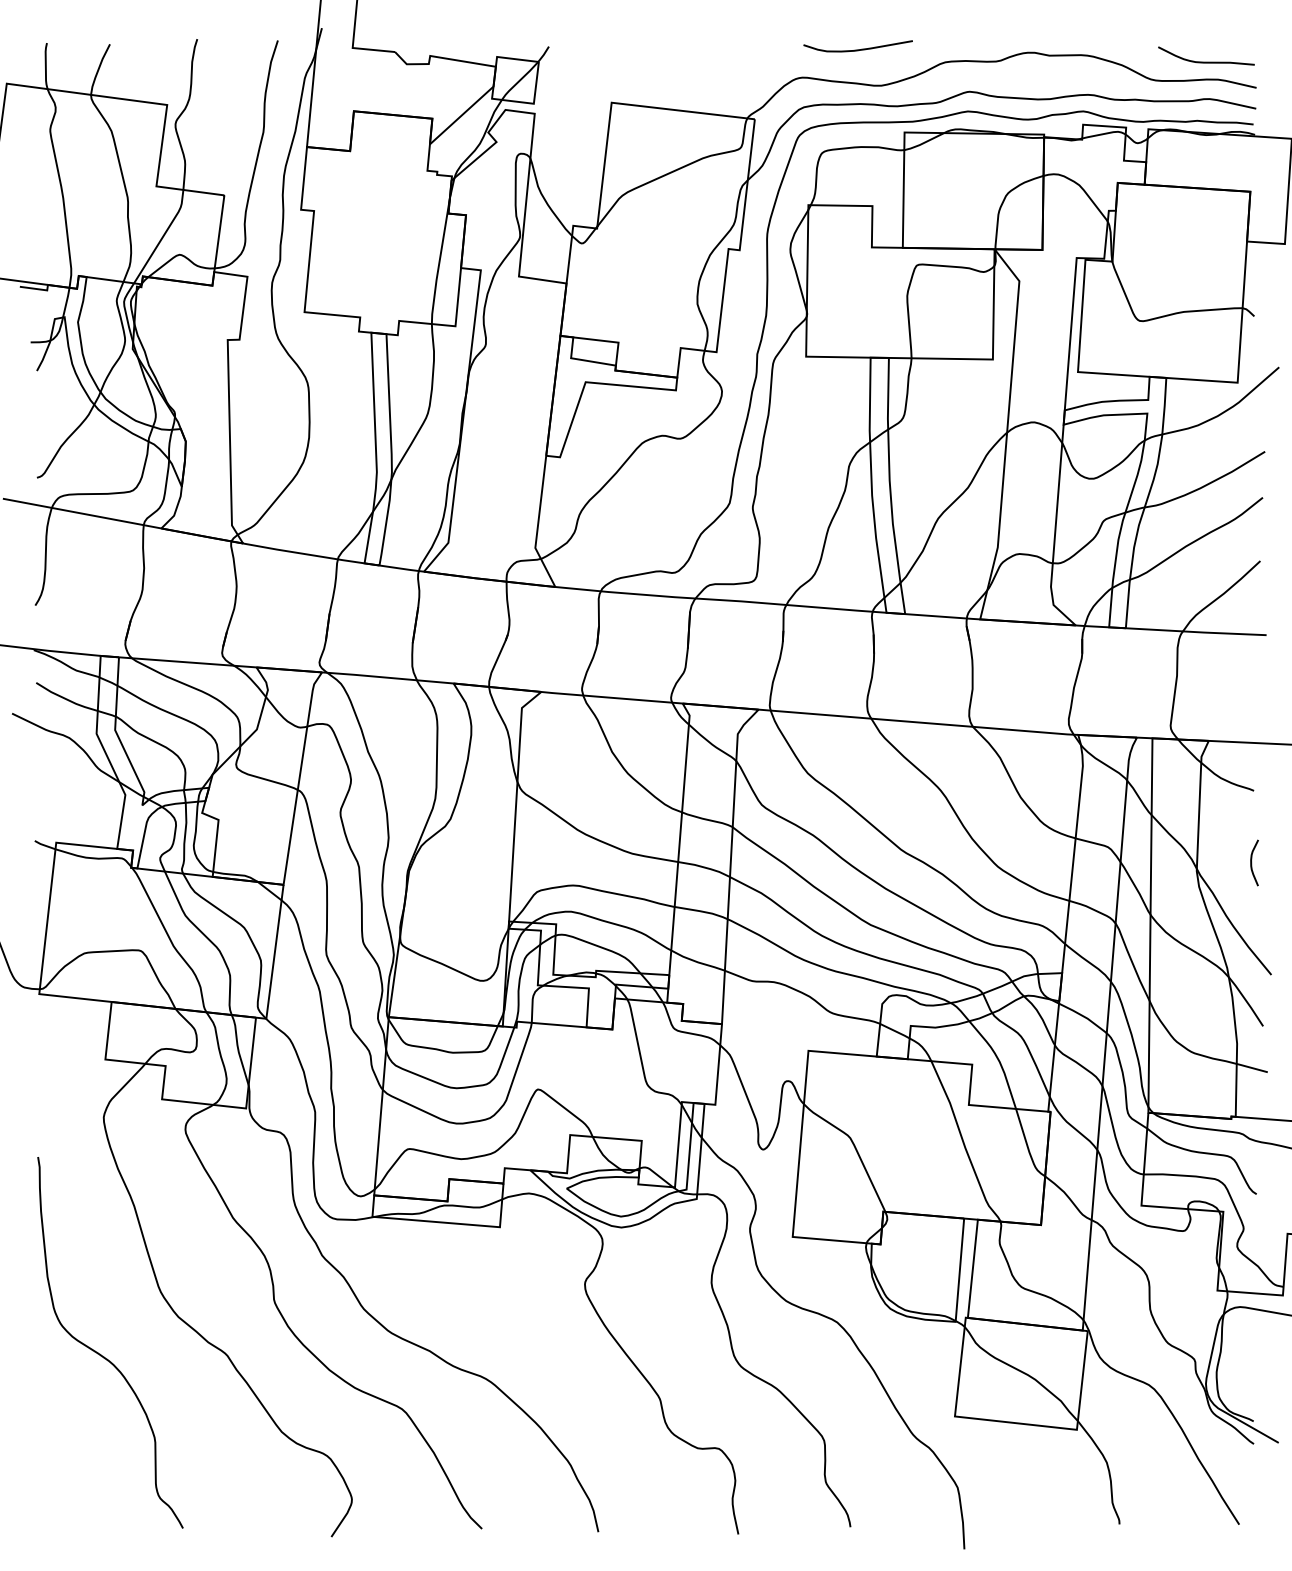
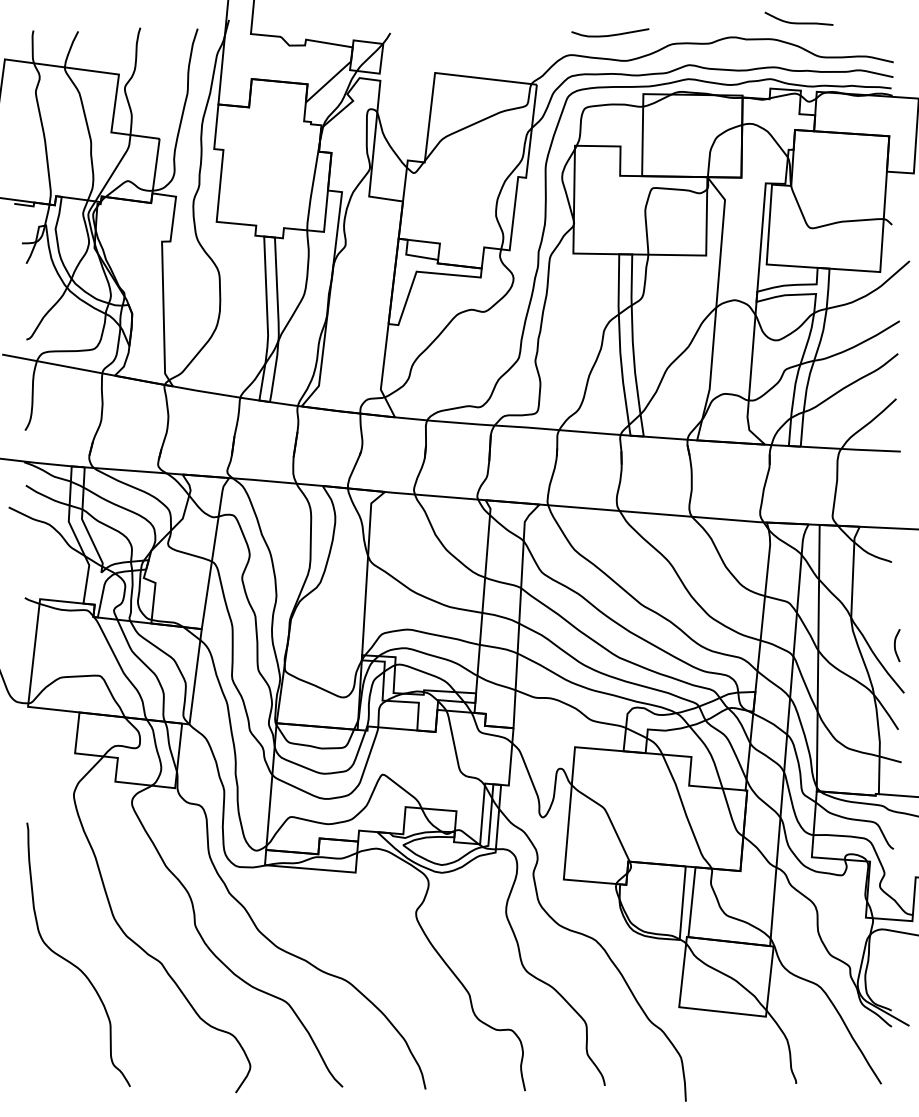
curve: (1205, 61) -> (798, 22), moved
curve: (1252, 862) -> (895, 645), moved

